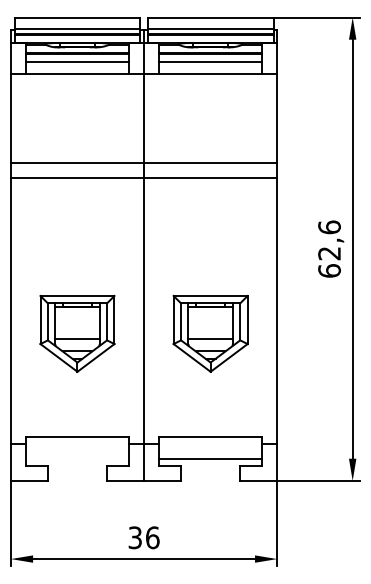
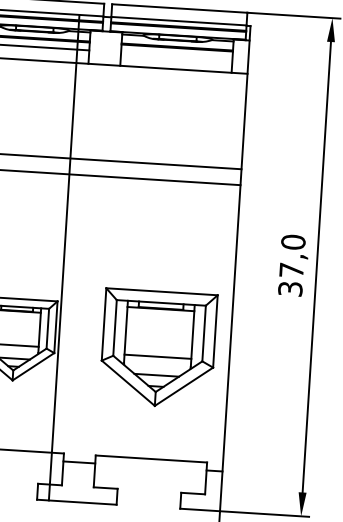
line: (210, 61) -> (176, 55), removed
text: (329, 248) -> (291, 264), 62,6 -> 37,0
line: (144, 254) -> (64, 257), moved
part: (210, 333) -> (158, 348), size x1.4
line: (210, 458) -> (149, 482), removed

